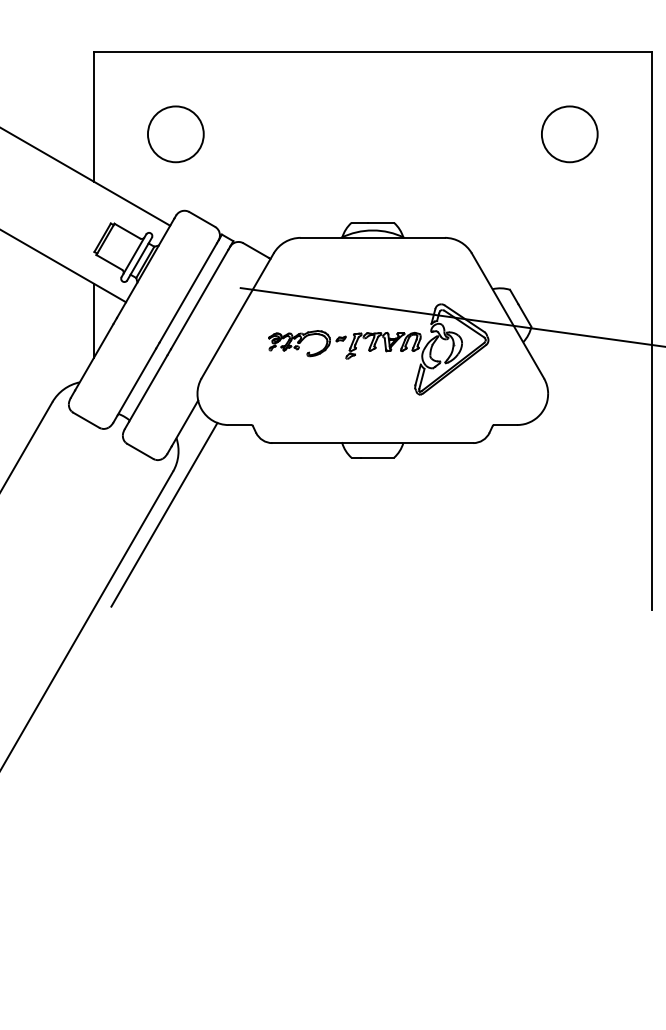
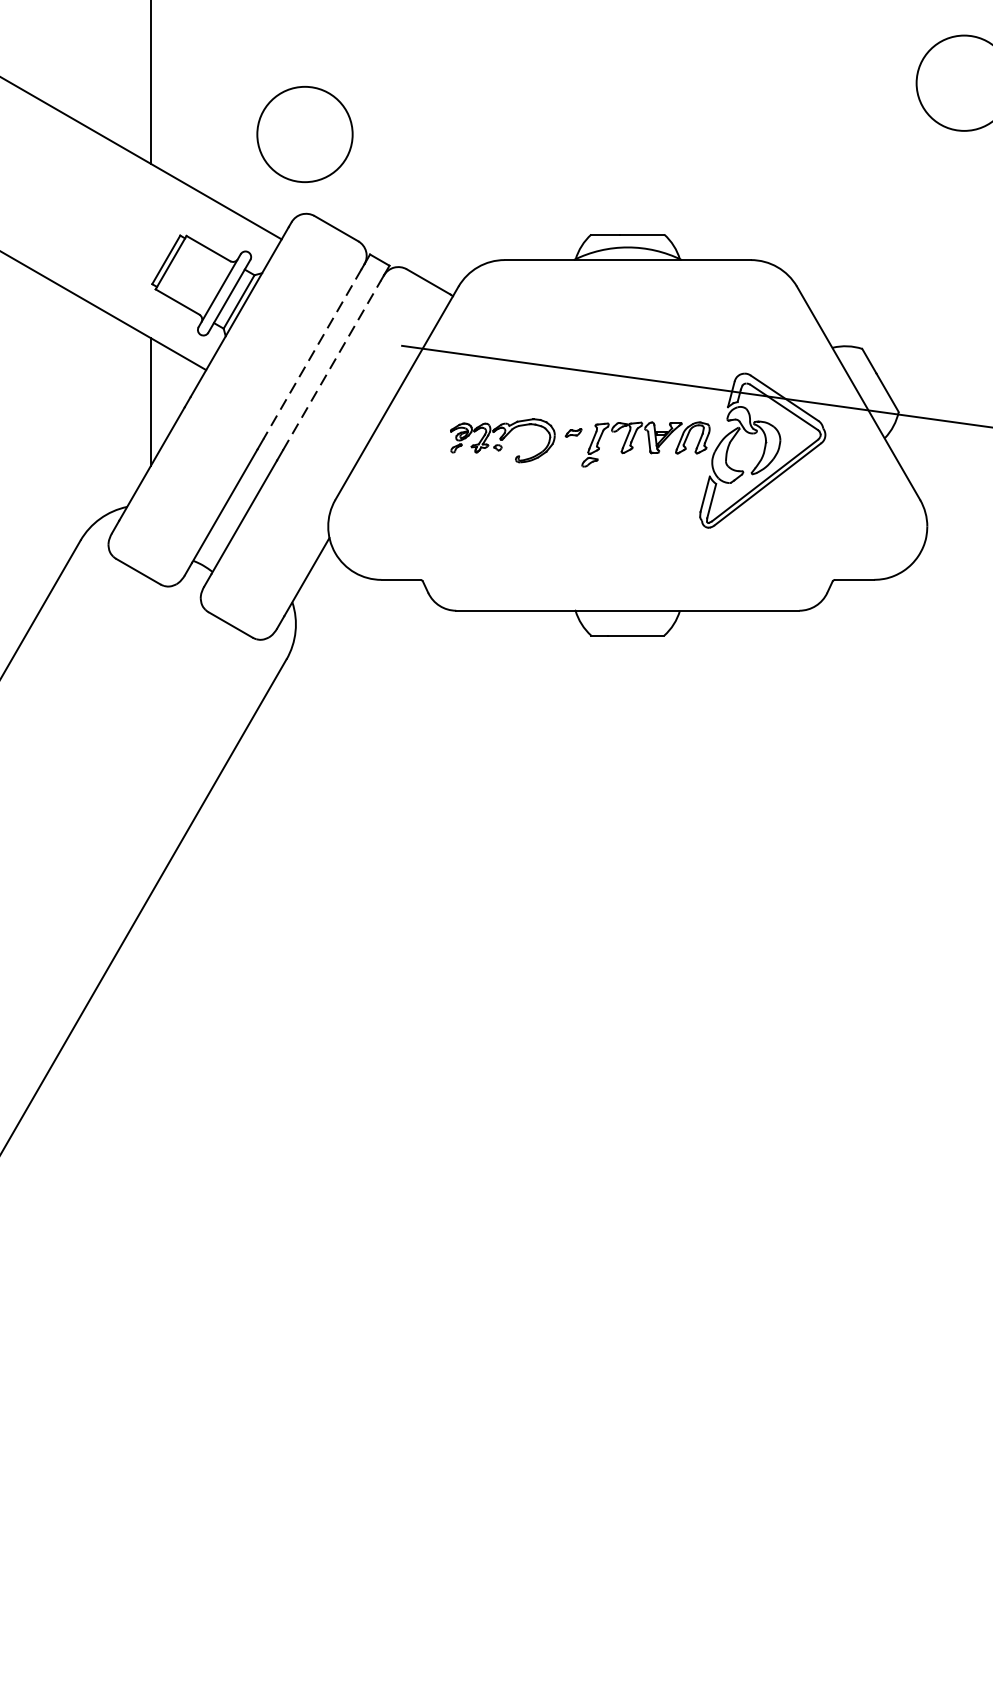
circle: (175, 134) -> (304, 134), moved
line: (188, 293) -> (312, 355), solid -> dashed
line: (199, 299) -> (331, 365), solid -> dashed
line: (164, 514) -> (271, 732), removed

